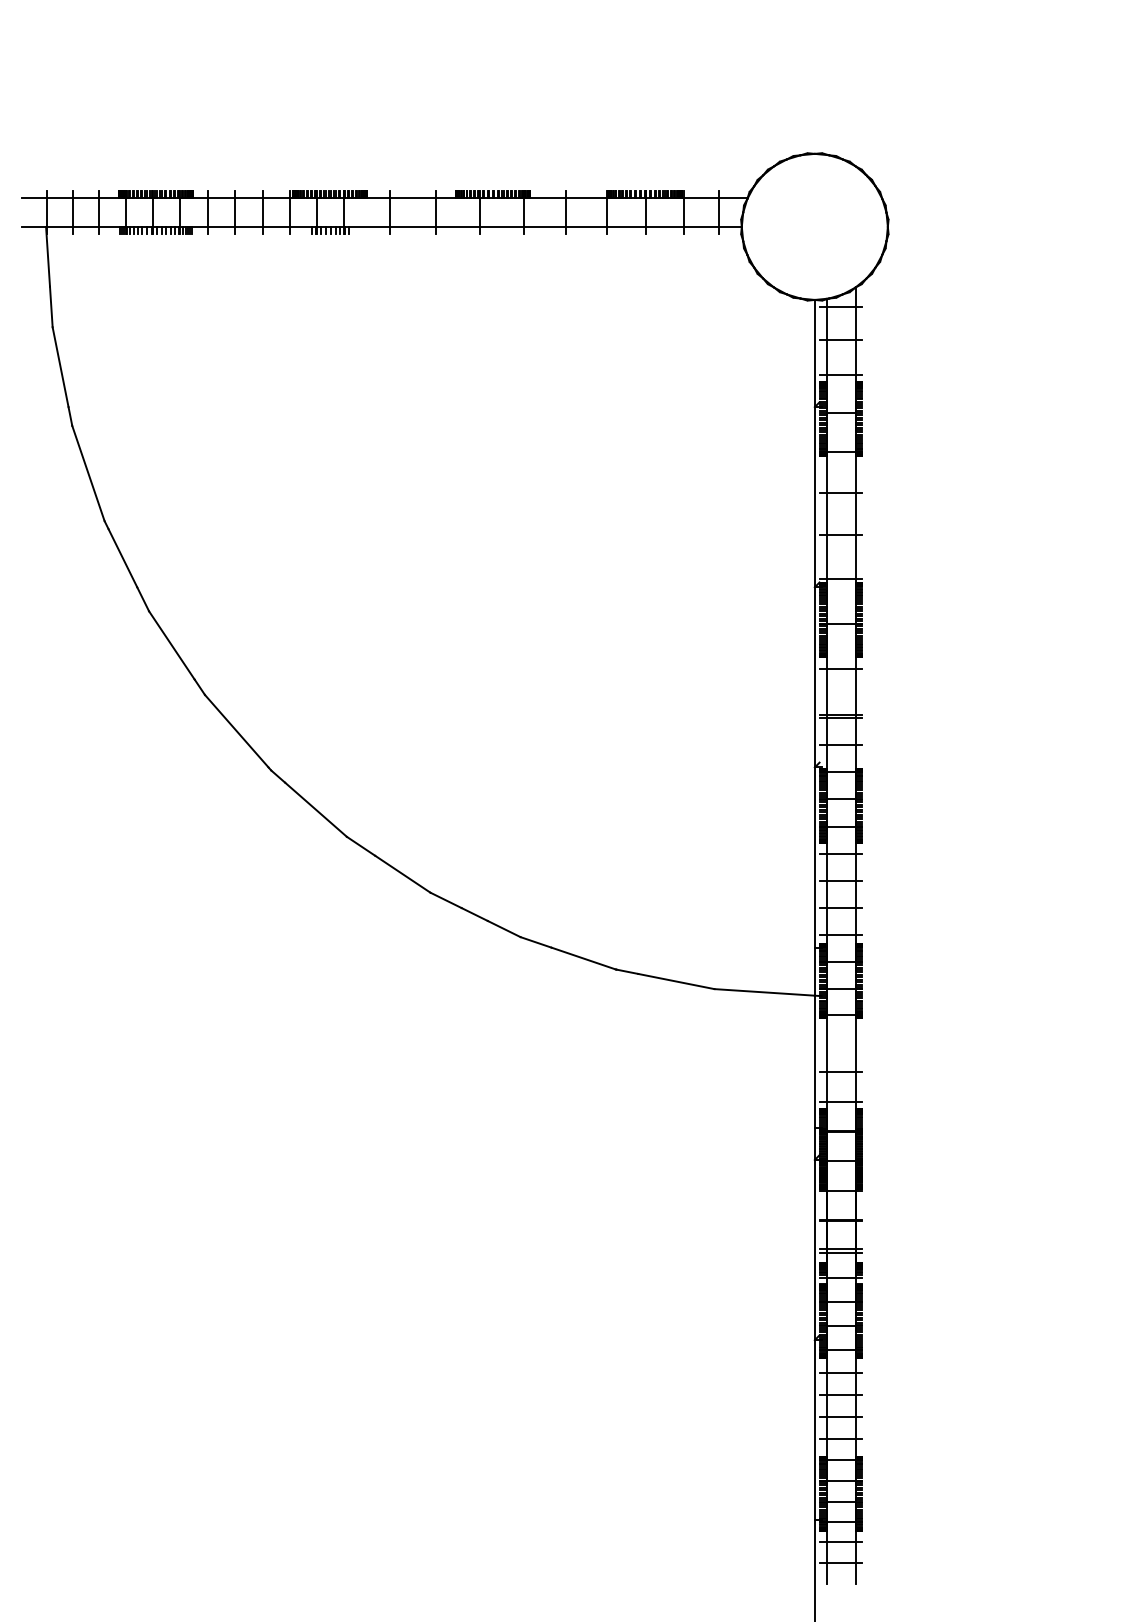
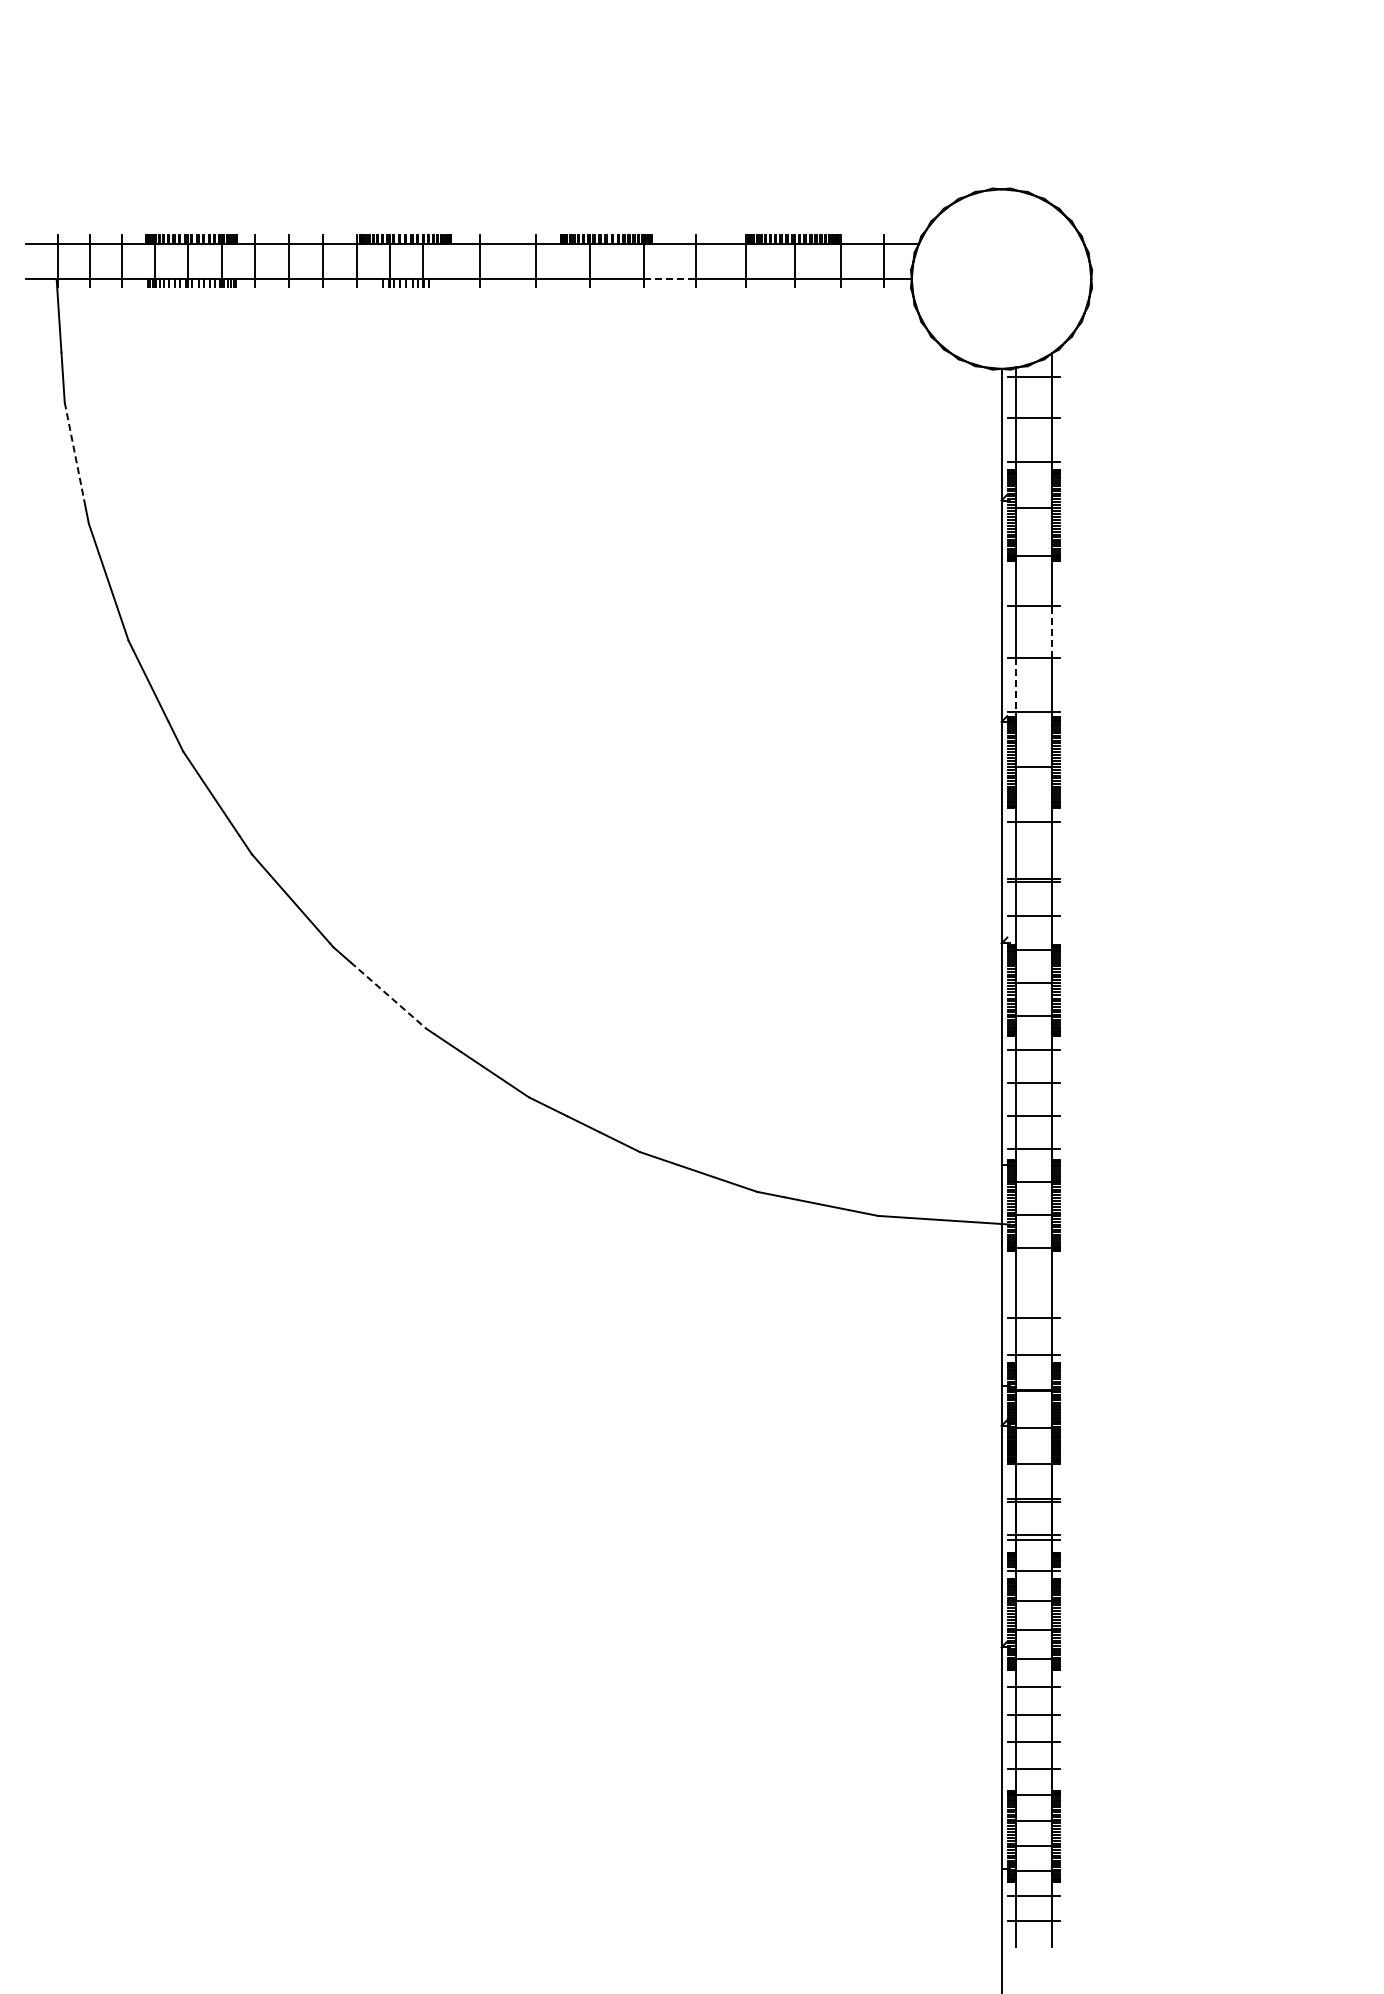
line: (545, 227) -> (670, 279), solid -> dashed
line: (60, 367) -> (74, 451), solid -> dashed
line: (855, 513) -> (1051, 631), solid -> dashed
line: (827, 557) -> (1016, 685), solid -> dashed
line: (316, 809) -> (388, 995), solid -> dashed

